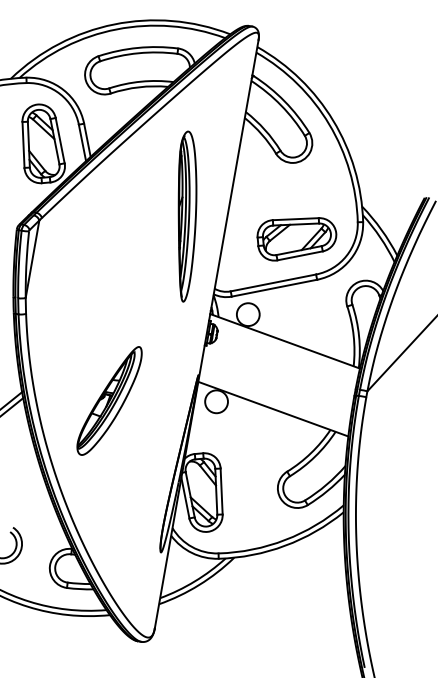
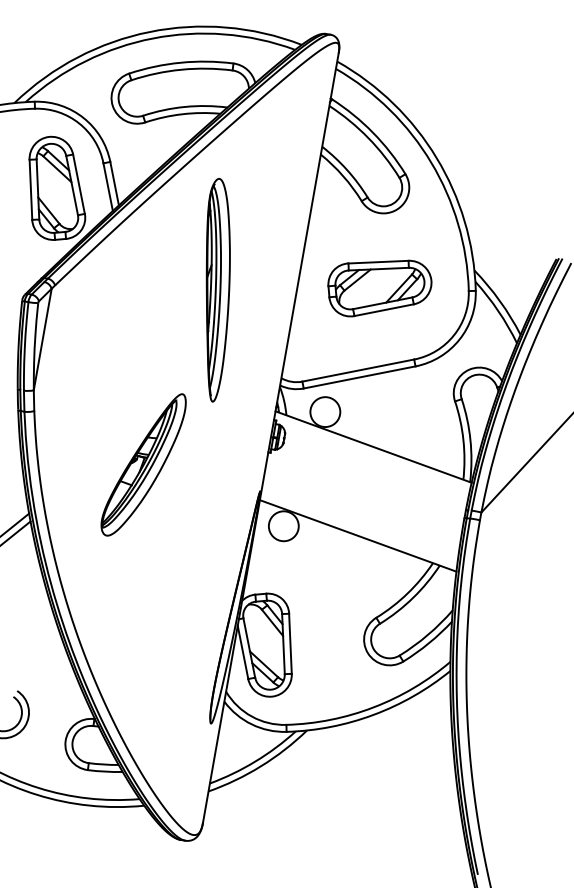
part: (187, 216) -> (218, 290), moved
part: (296, 239) -> (379, 288), moved
part: (109, 400) -> (143, 464), moved

